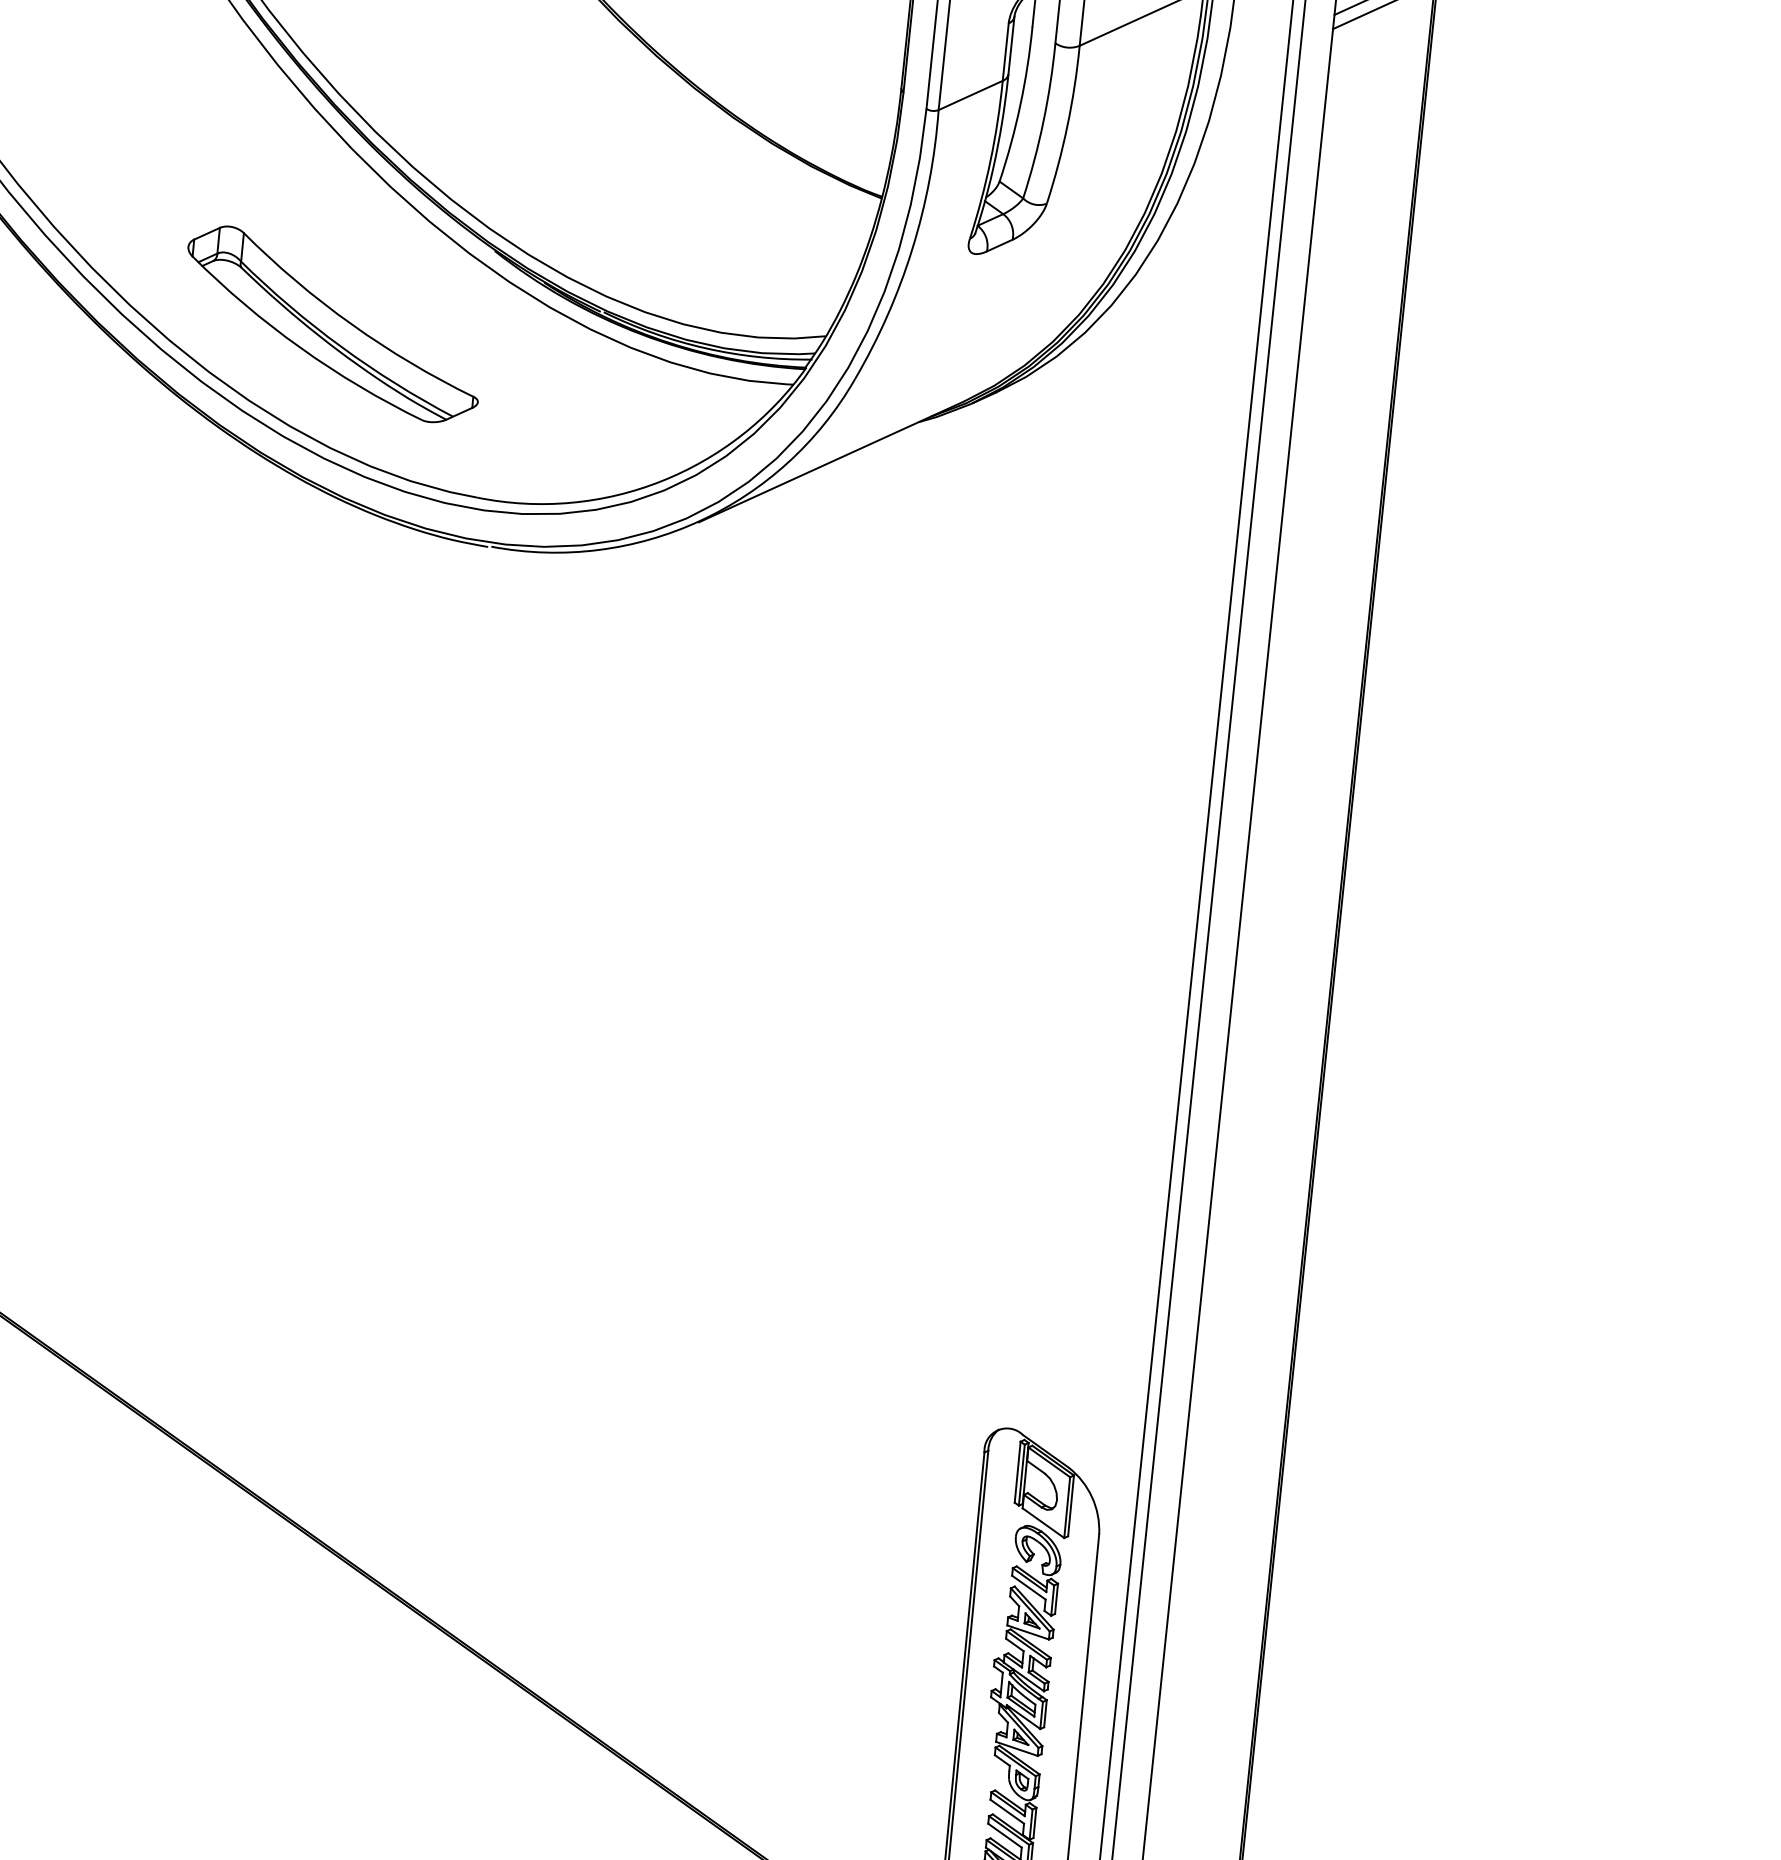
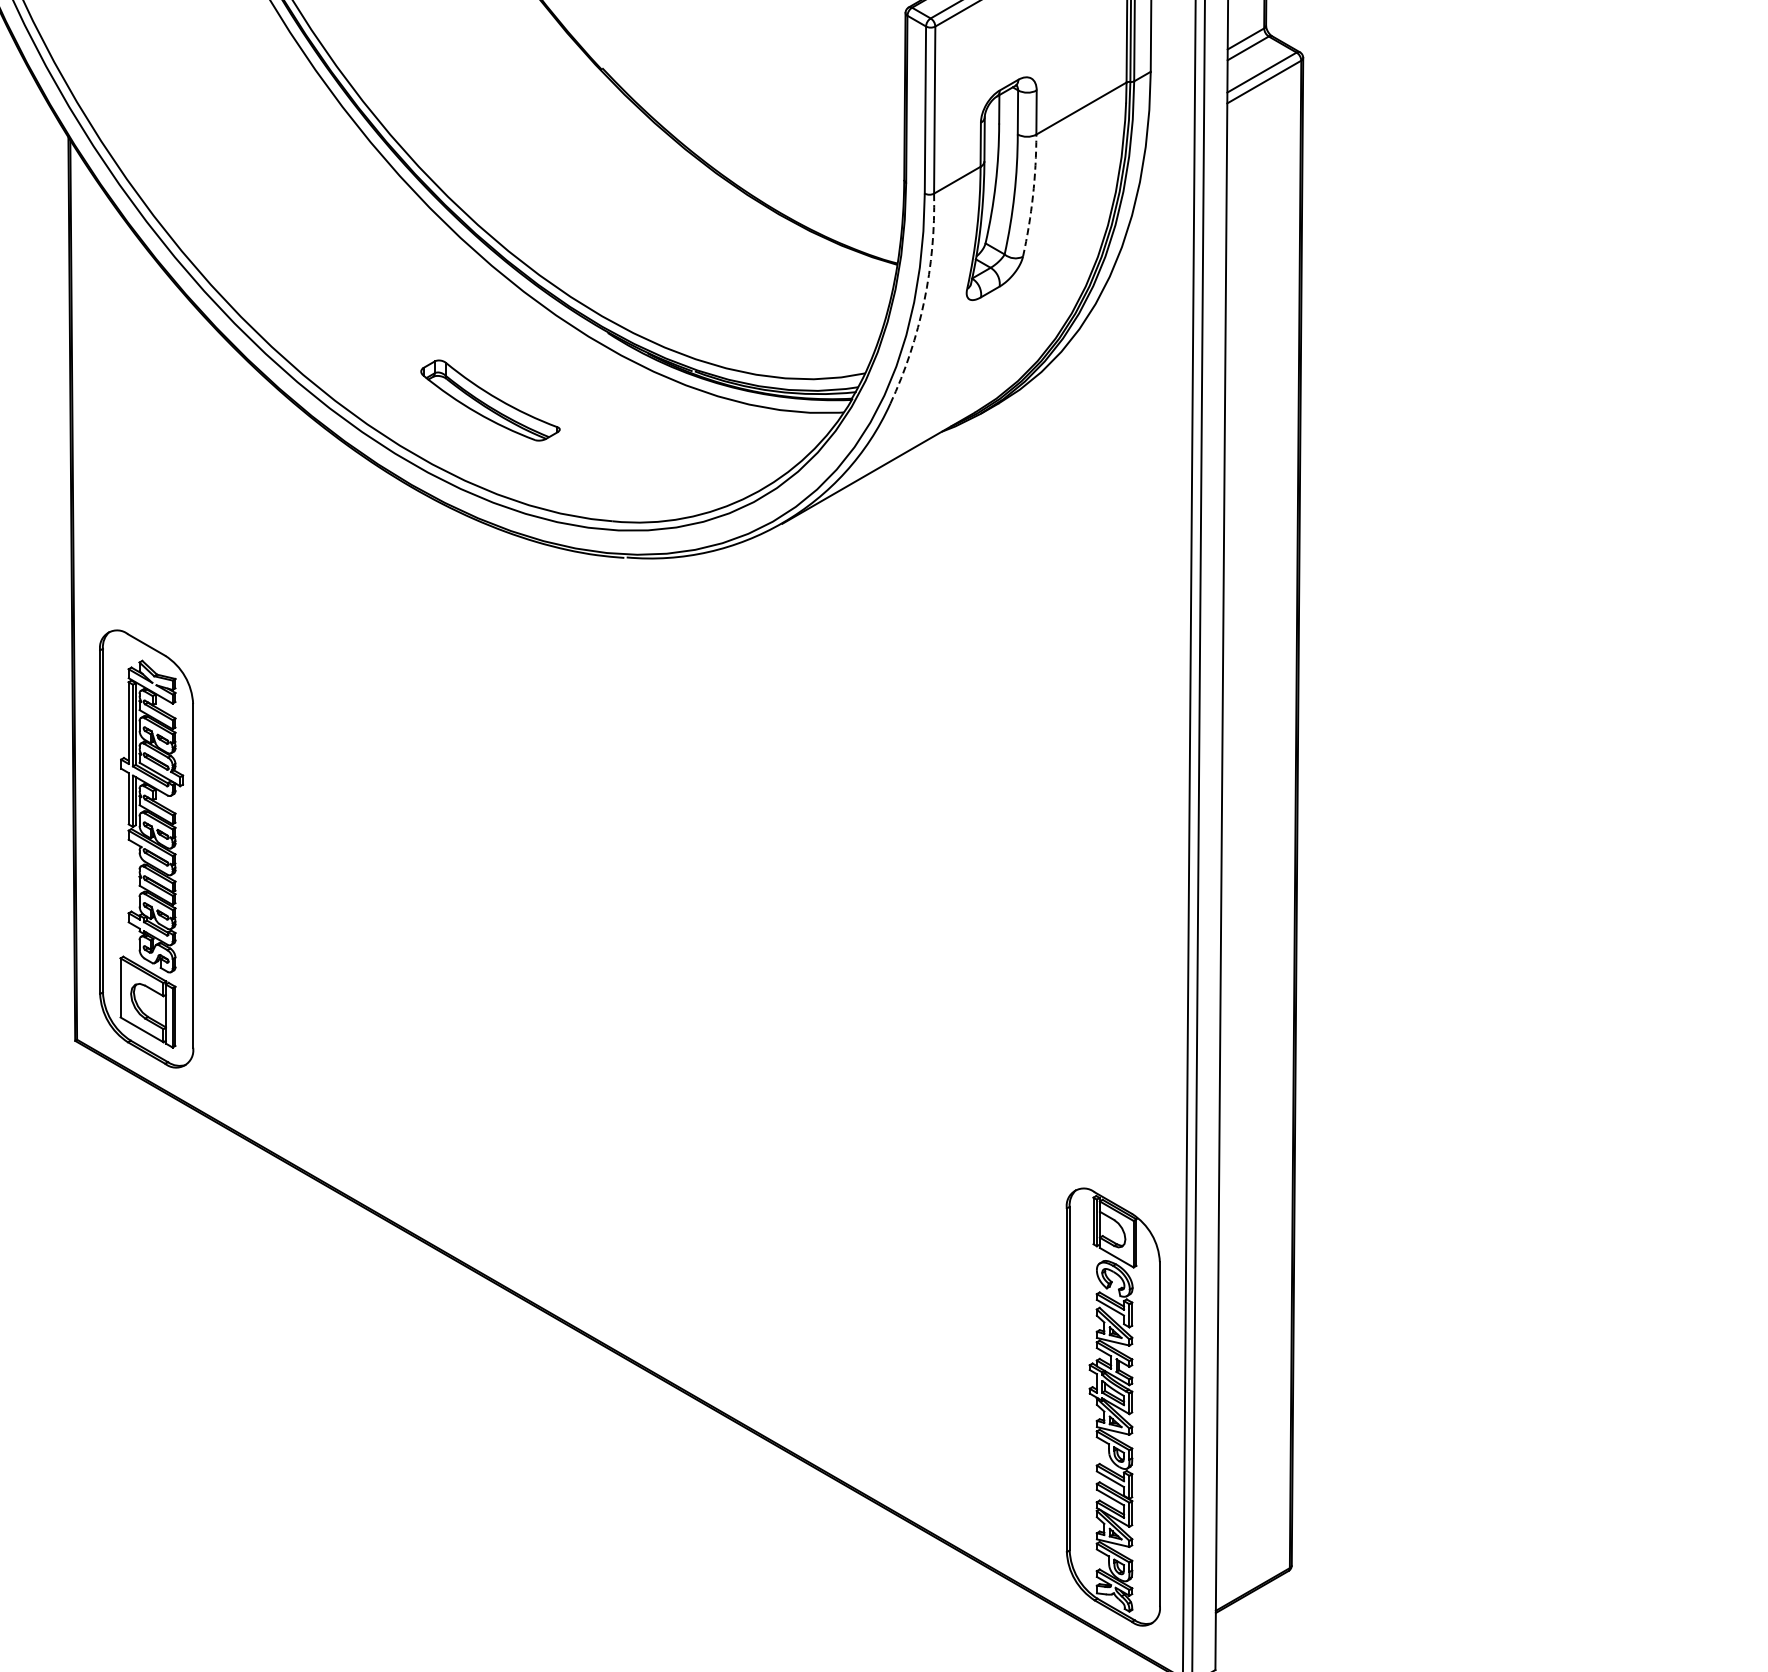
arc: (1066, 126) -> (1032, 196), solid -> dashed
arc: (912, 249) -> (924, 301), solid -> dashed
part: (333, 324) -> (490, 400), size x0.6

